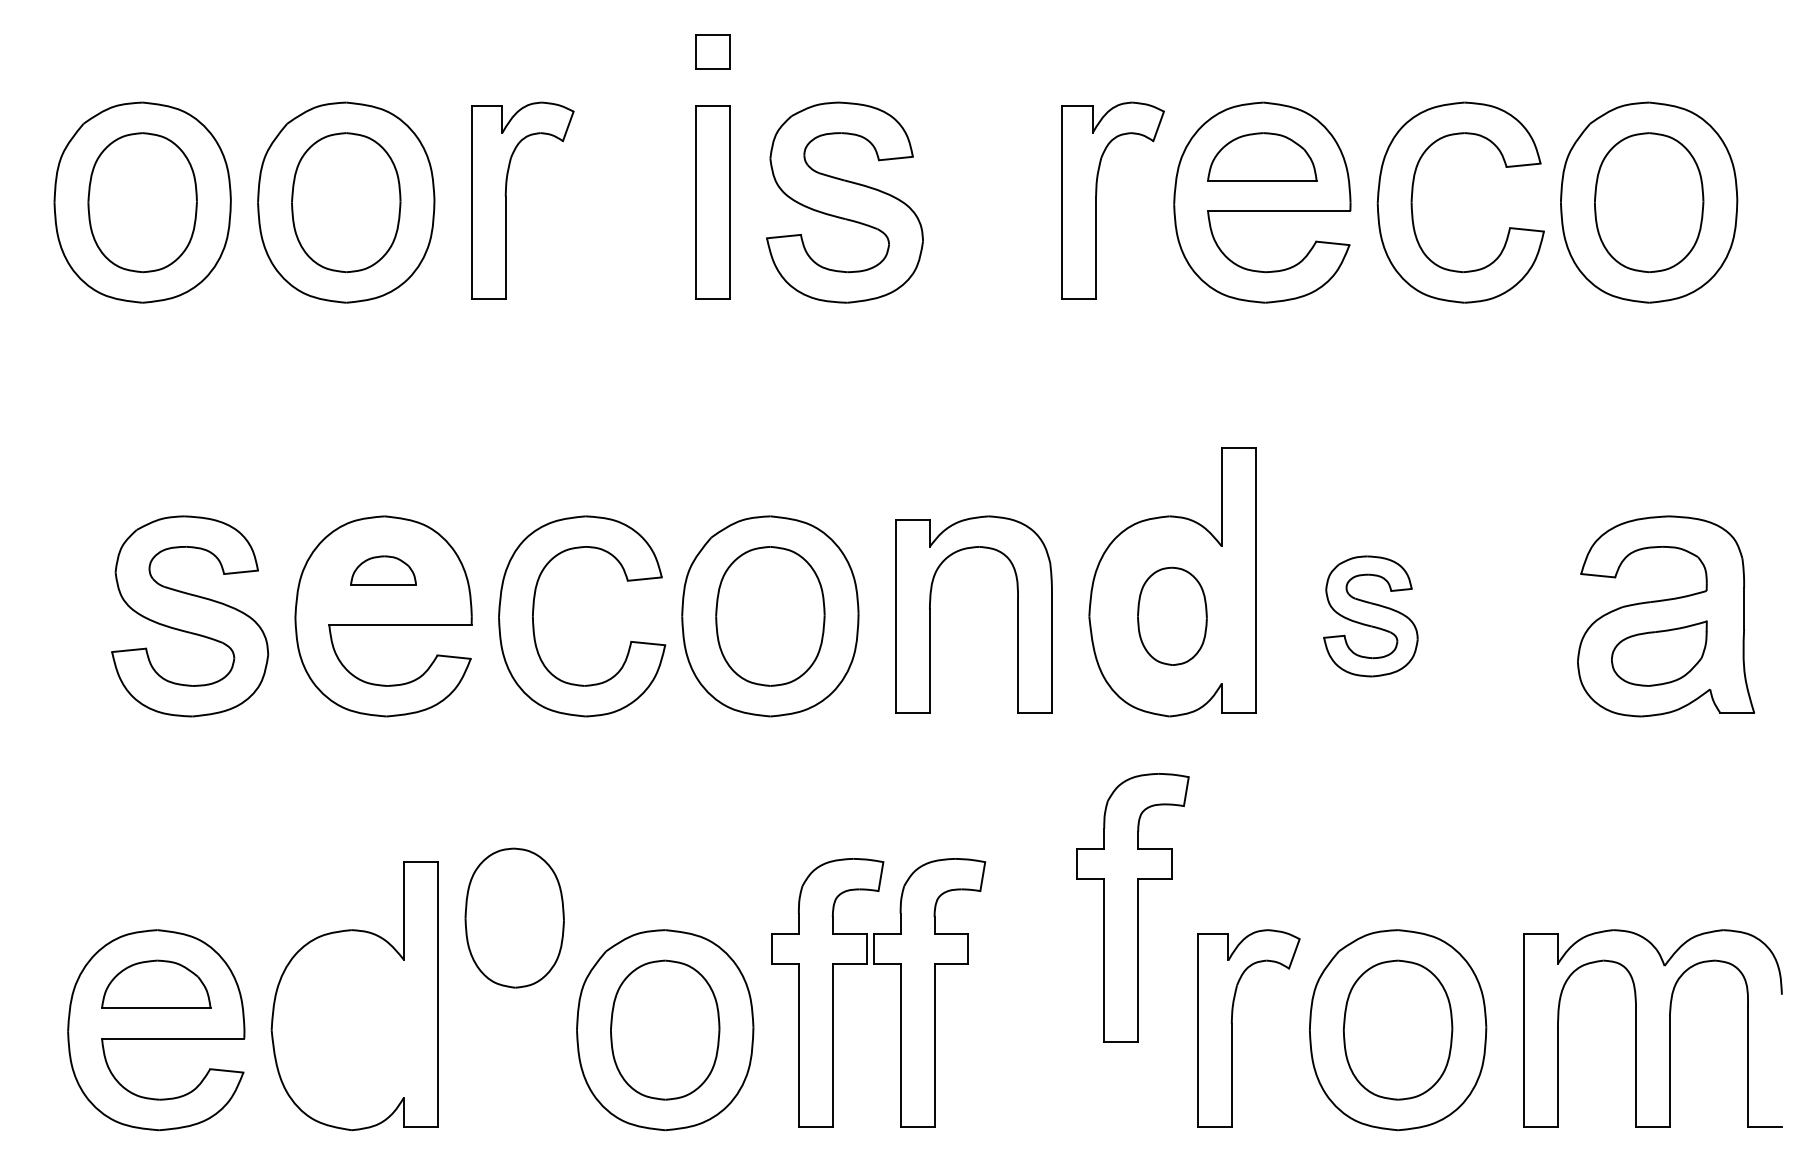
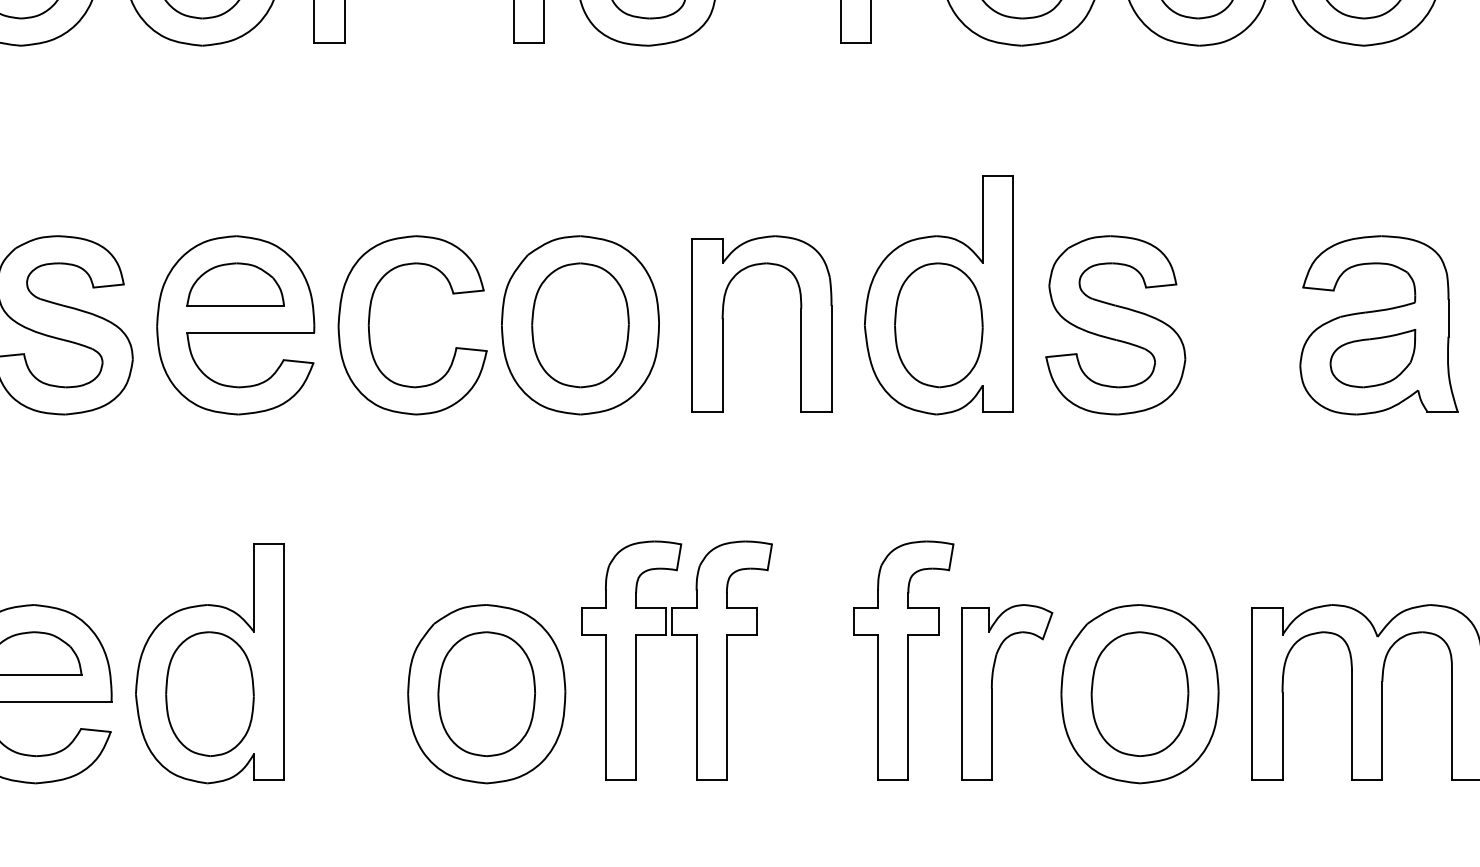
part: (383, 570) -> (235, 284), size x1.67
part: (1172, 616) -> (938, 325), size x1.43
part: (1370, 616) -> (1115, 325), size x1.67
part: (1132, 907) -> (903, 660), moved
part: (514, 917) -> (209, 693), moved

